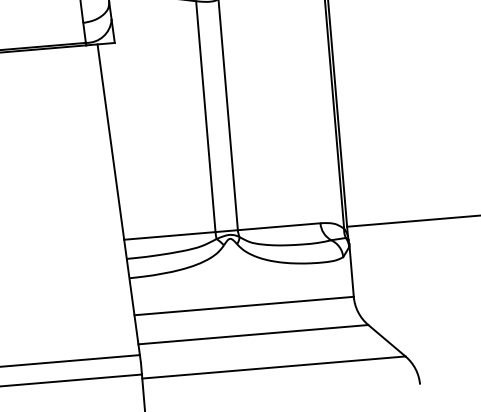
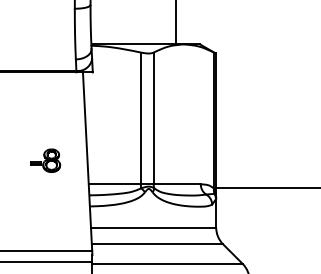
part: (44, 204) -> (45, 160), added

